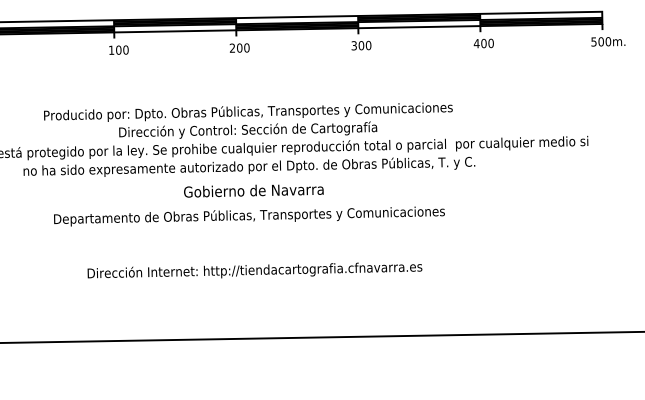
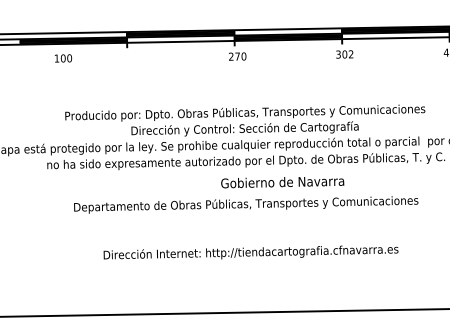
text: (368, 45) -> (351, 54), 300 -> 302
text: (239, 47) -> (237, 56), 200 -> 270
text: (118, 49) -> (63, 57), moved
text: (253, 190) -> (282, 182), moved

